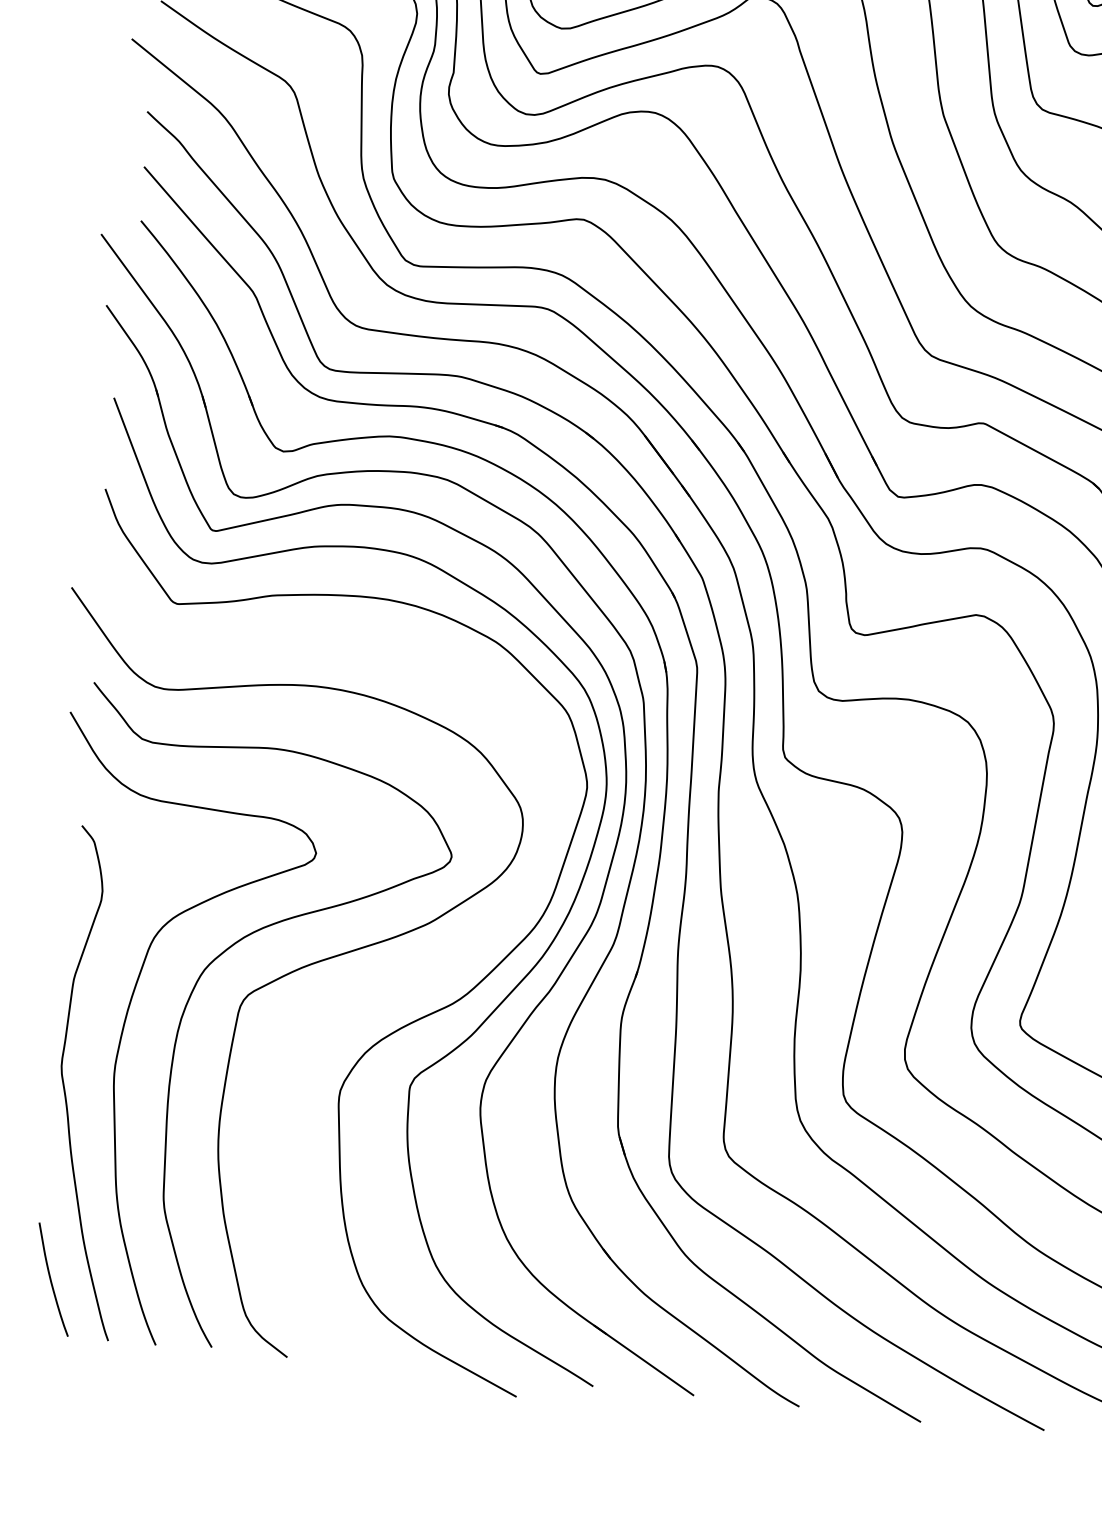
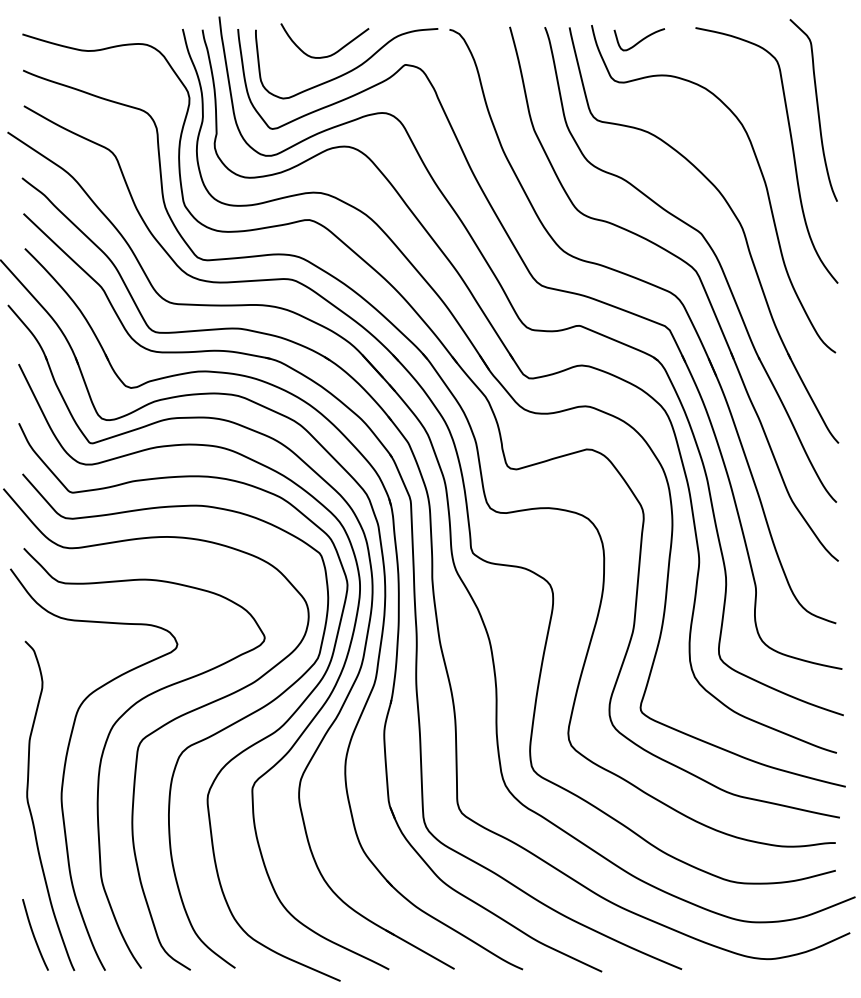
curve: (321, 1009) -> (190, 744), added

